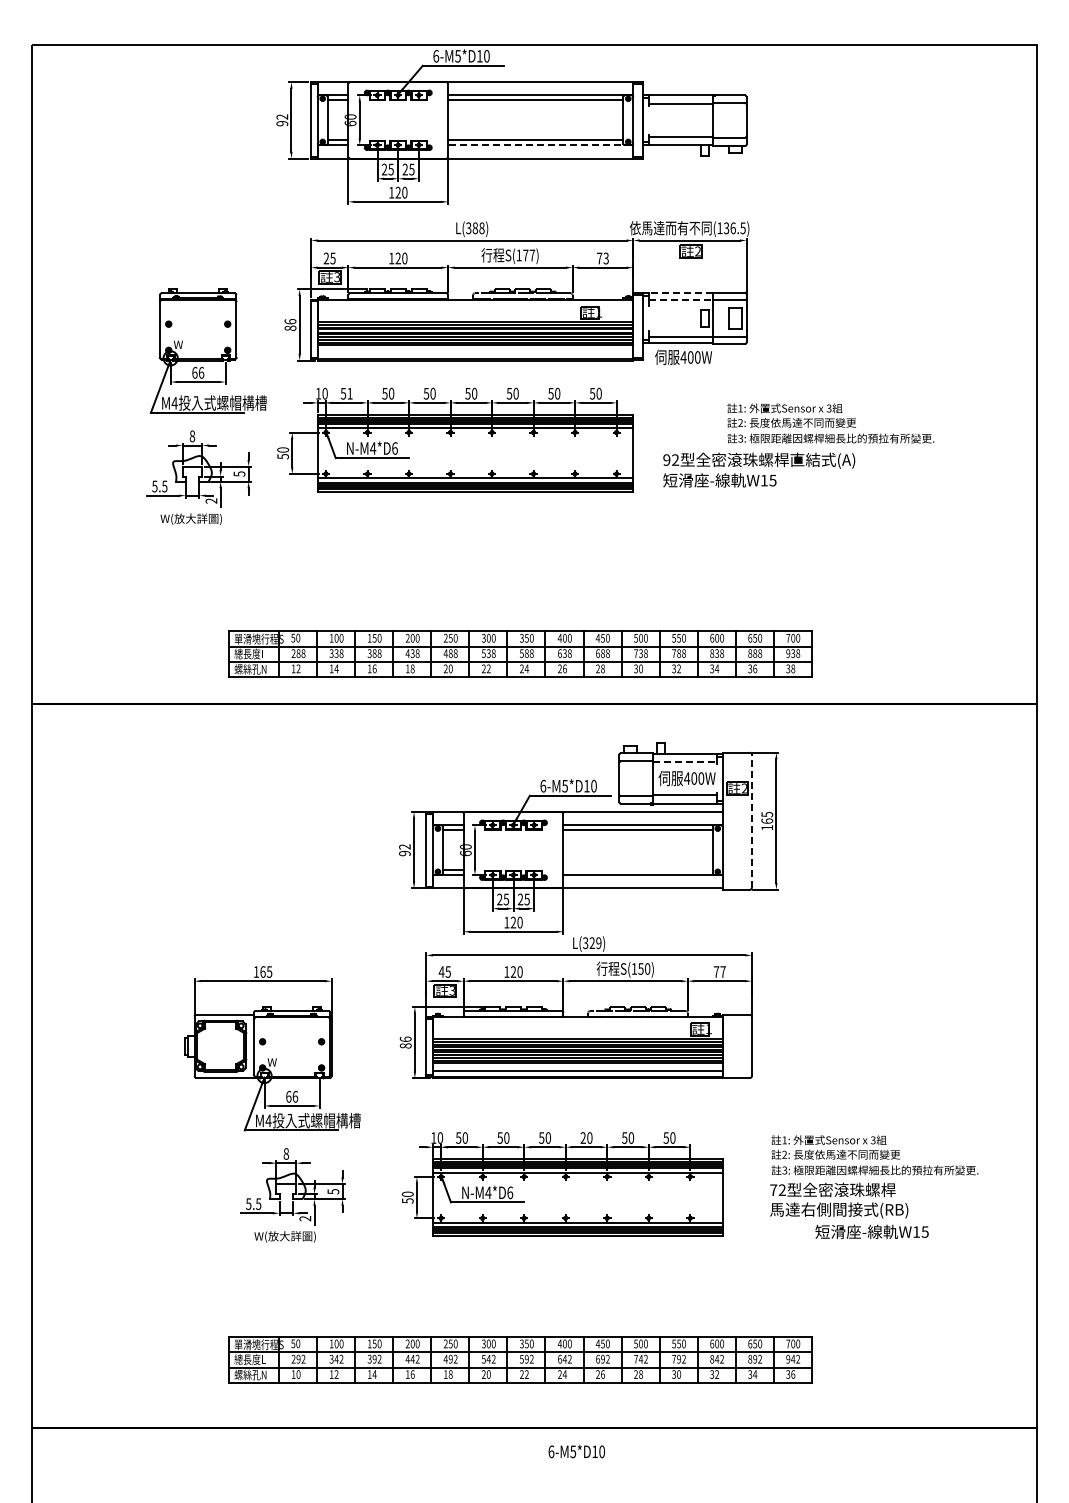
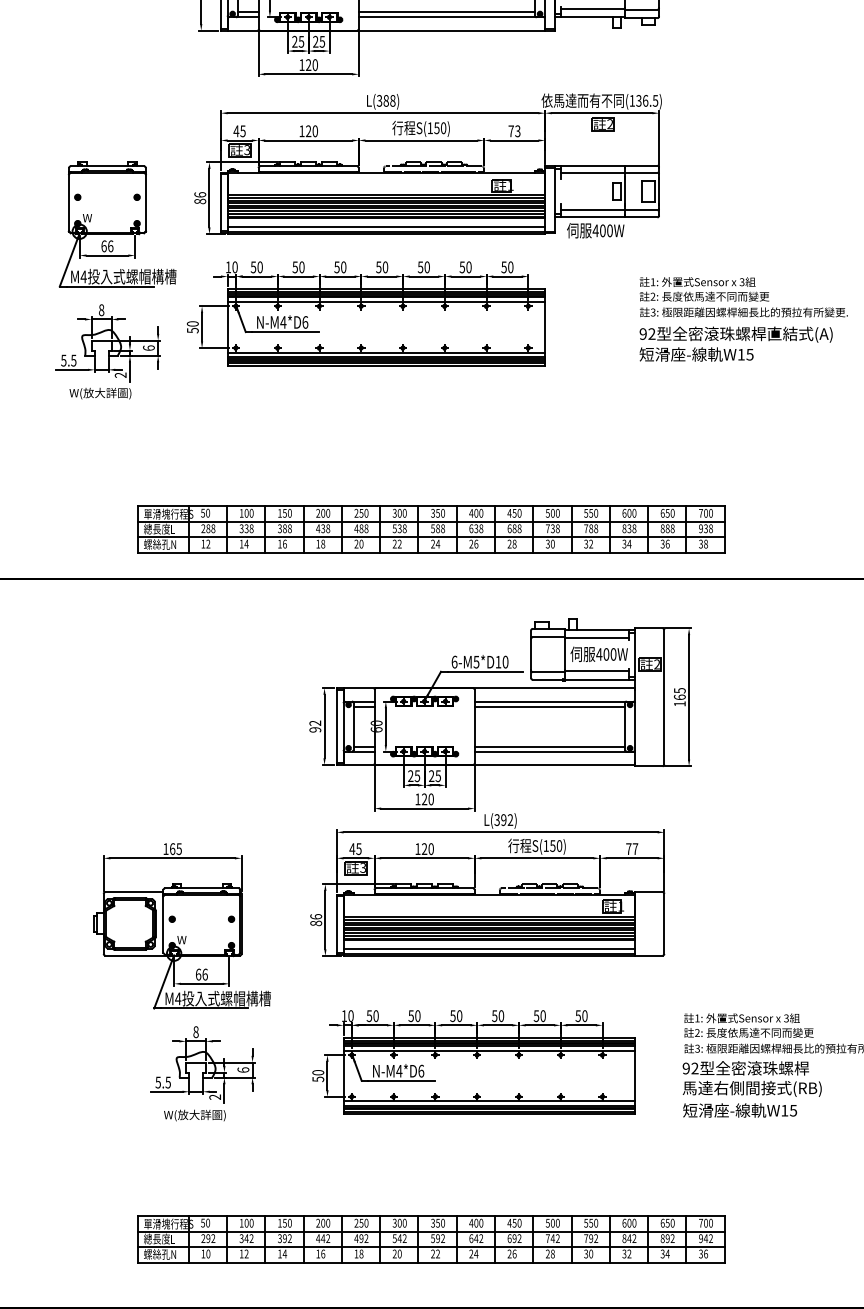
line: (539, 145) -> (450, 17), dashed -> solid
text: (529, 255) -> (440, 128), (177) -> (150)
text: (326, 258) -> (236, 131), 25 -> 45
line: (680, 293) -> (592, 166), dashed -> solid
line: (680, 300) -> (592, 173), dashed -> solid
line: (475, 353) -> (386, 226), added
text: (349, 393) -> (259, 267), 51 -> 50
text: (759, 469) -> (736, 343), moved
text: (239, 473) -> (148, 347), 5 -> 6
line: (685, 762) -> (597, 638), dashed -> solid
line: (751, 821) -> (664, 697), dashed -> solid
line: (637, 870) -> (549, 746), added
text: (595, 943) -> (507, 820), L(329) -> L(392)
text: (582, 1137) -> (494, 1015), 20 -> 50
text: (773, 1190) -> (686, 1068), 72 -> 92
text: (333, 1191) -> (243, 1069), 5 -> 6
text: (871, 1231) -> (739, 1110), moved

